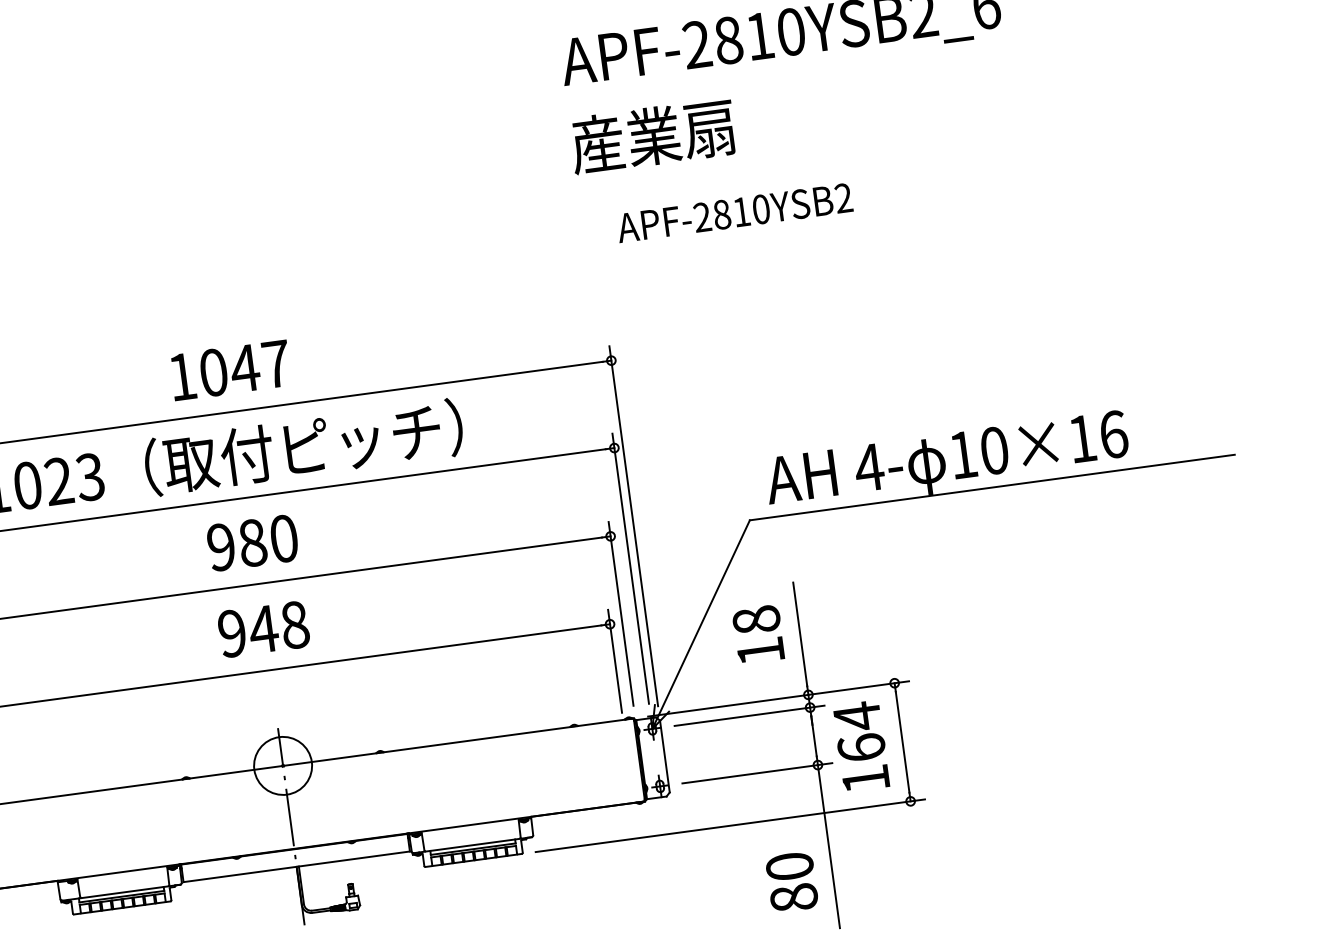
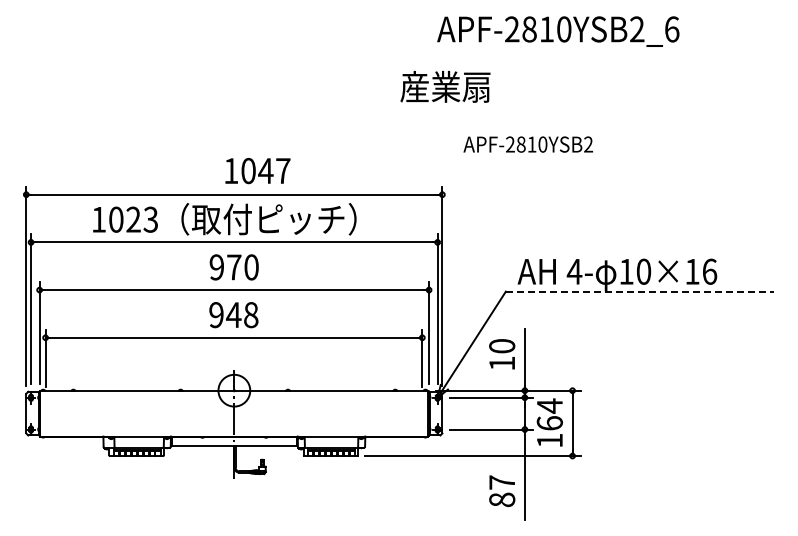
text: (652, 135) -> (445, 86), moved
text: (733, 213) -> (527, 144), moved
text: (230, 371) -> (257, 171), moved
line: (993, 487) -> (640, 291), solid -> dashed
text: (253, 543) -> (234, 267), 980 -> 970
text: (757, 620) -> (502, 346), 18 -> 10
text: (790, 866) -> (502, 482), 80 -> 87

